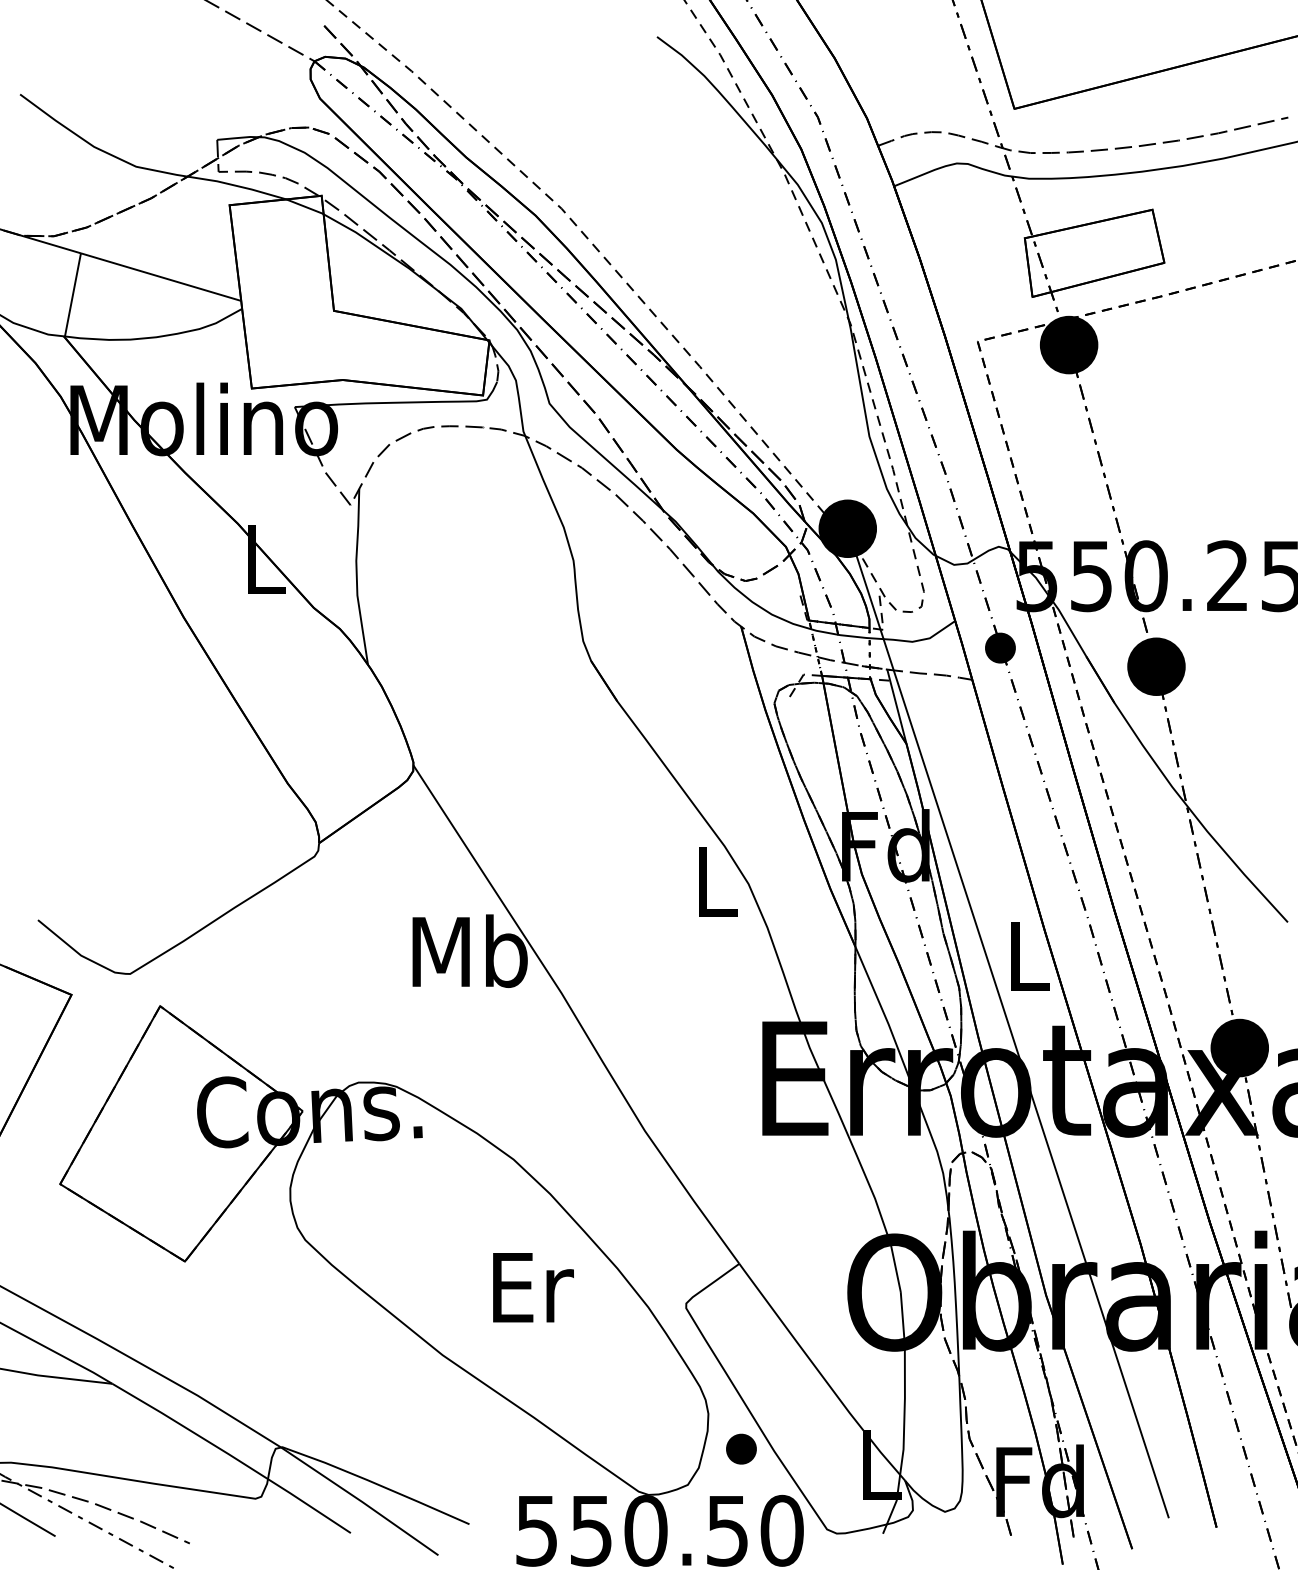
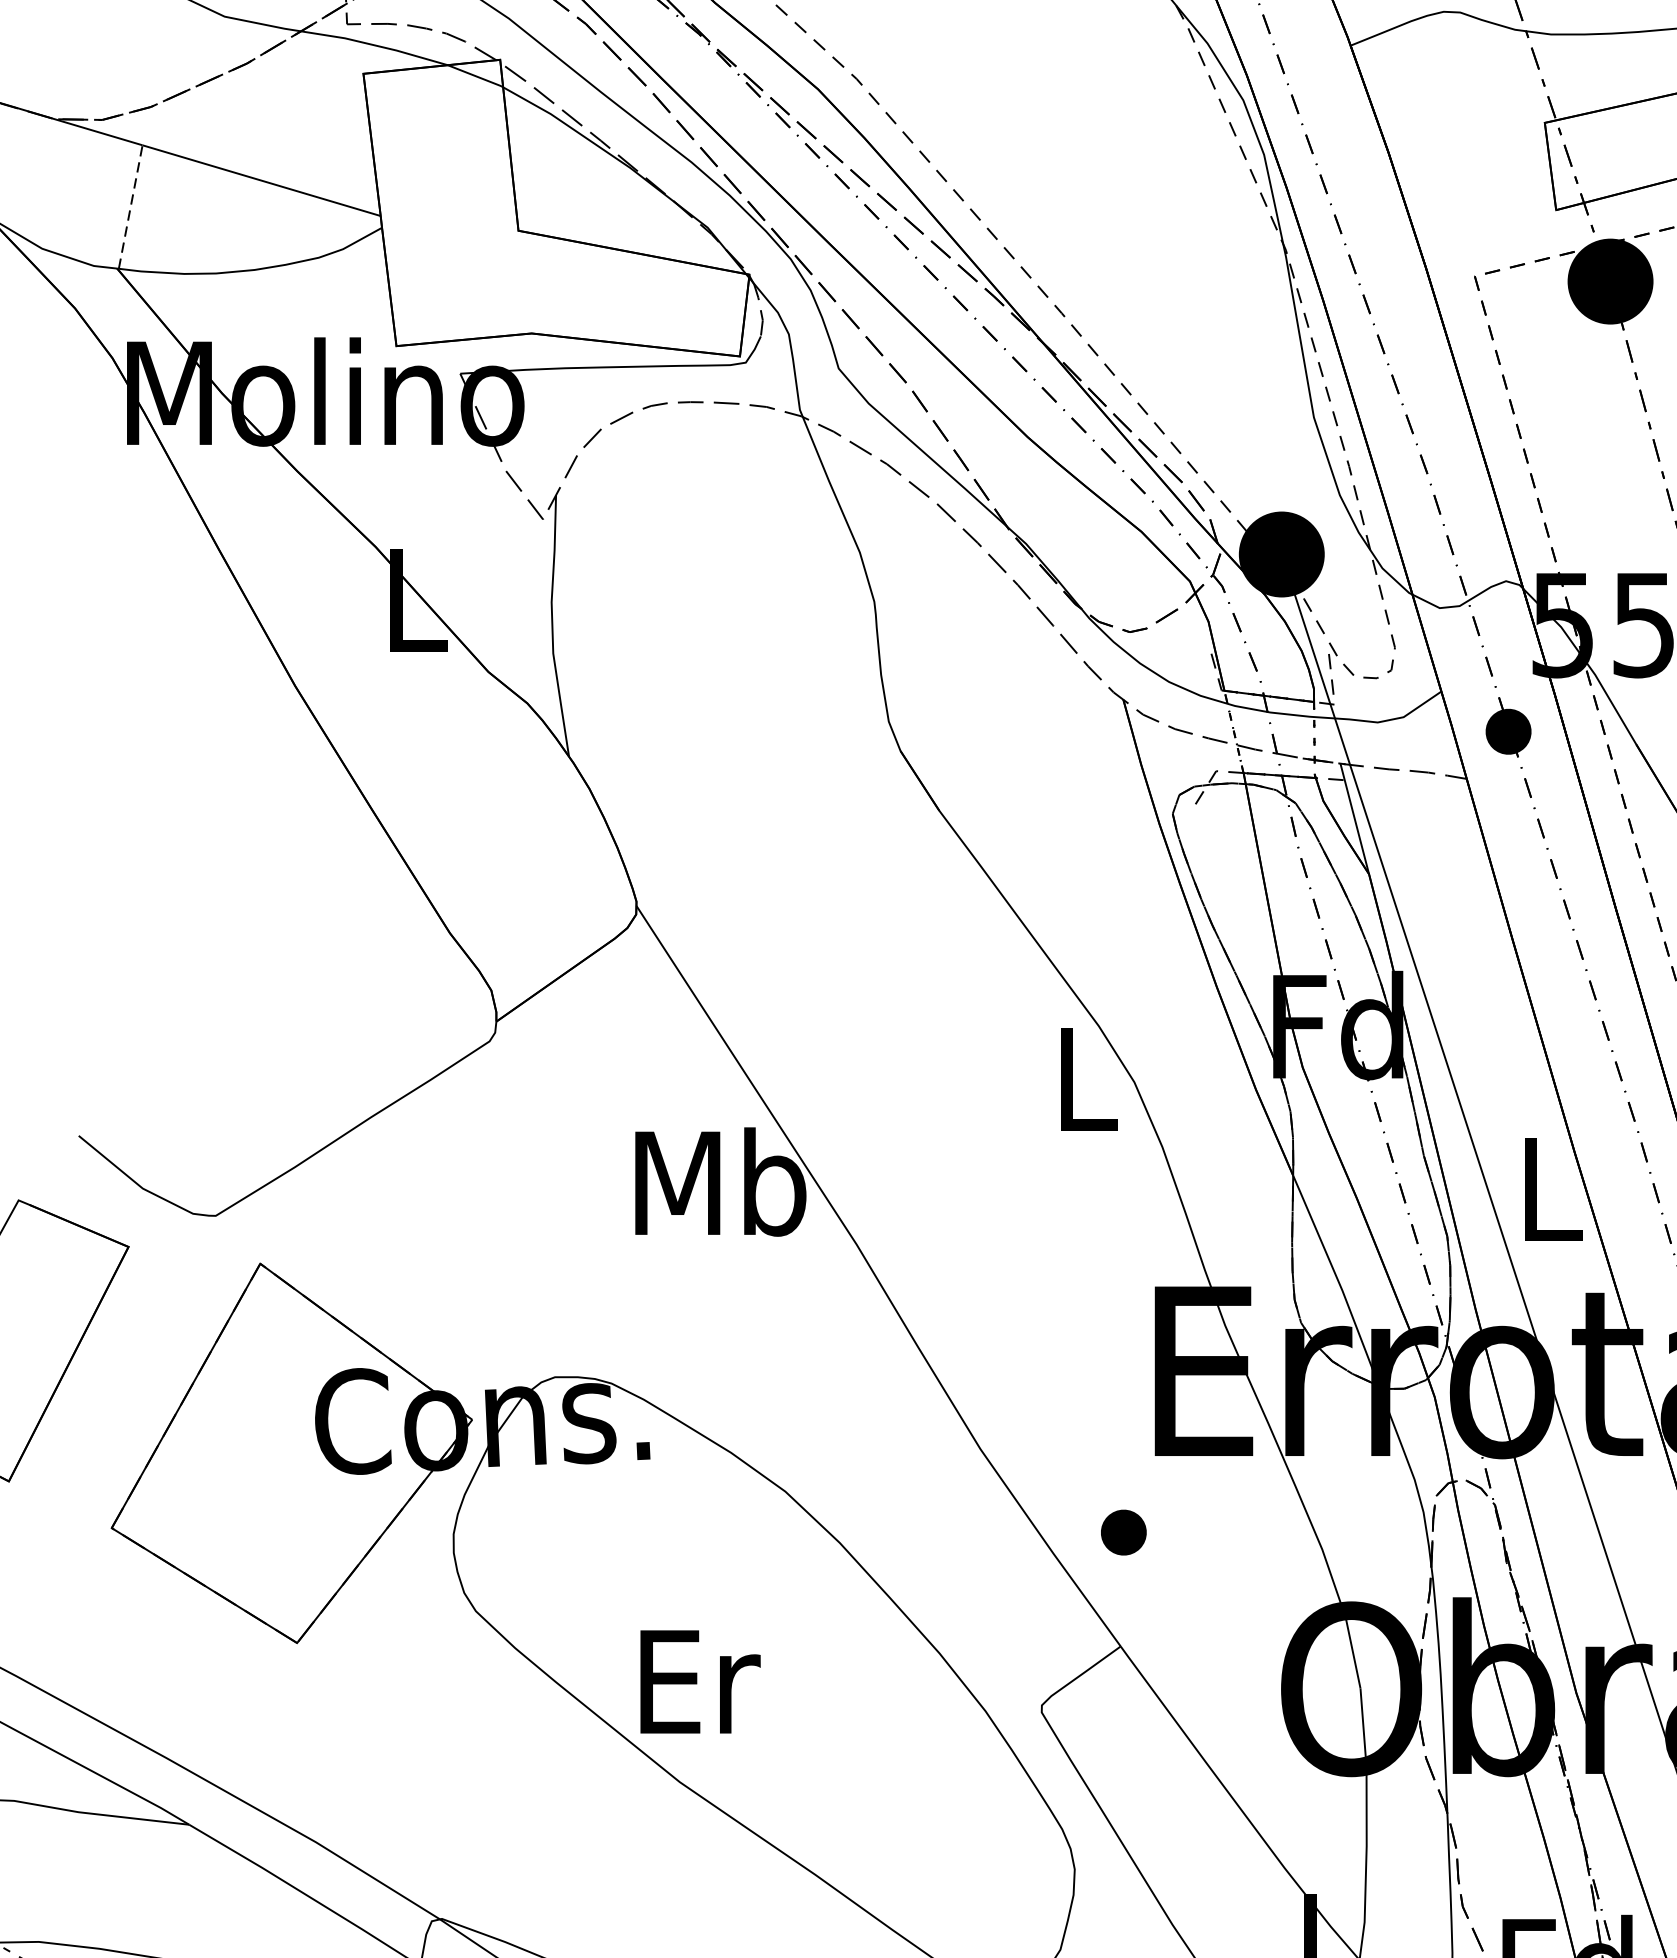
line: (73, 294) -> (131, 206), solid -> dashed
text: (533, 1287) -> (700, 1681), moved
part: (741, 1448) -> (1123, 1531), moved

